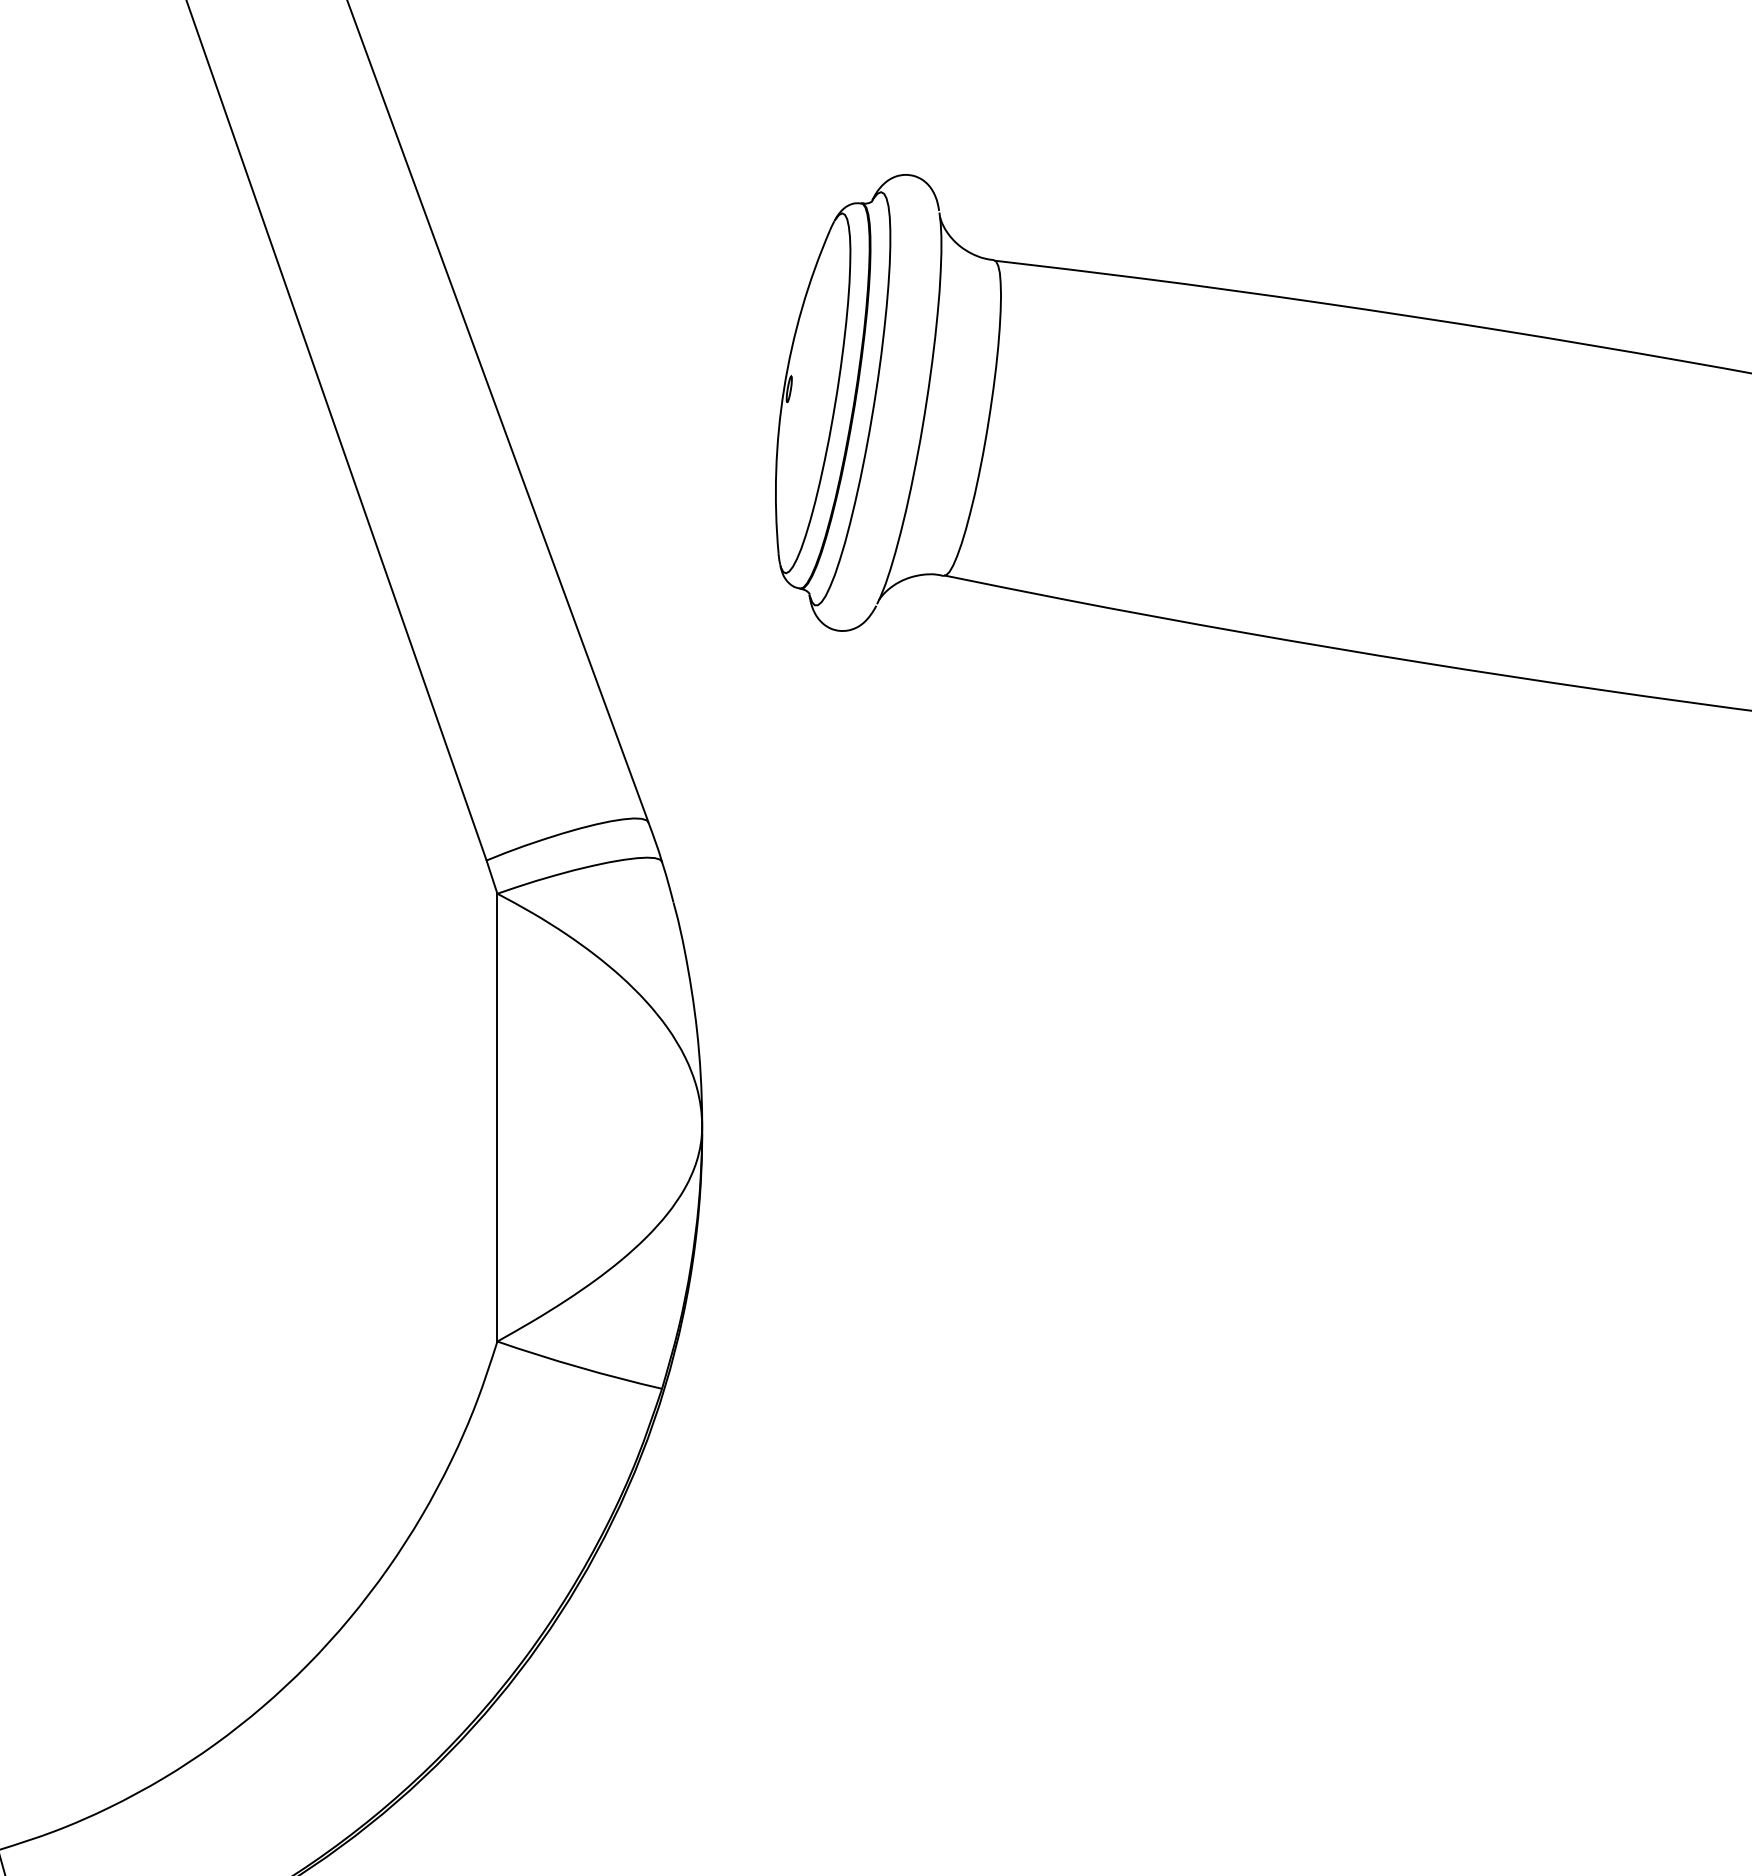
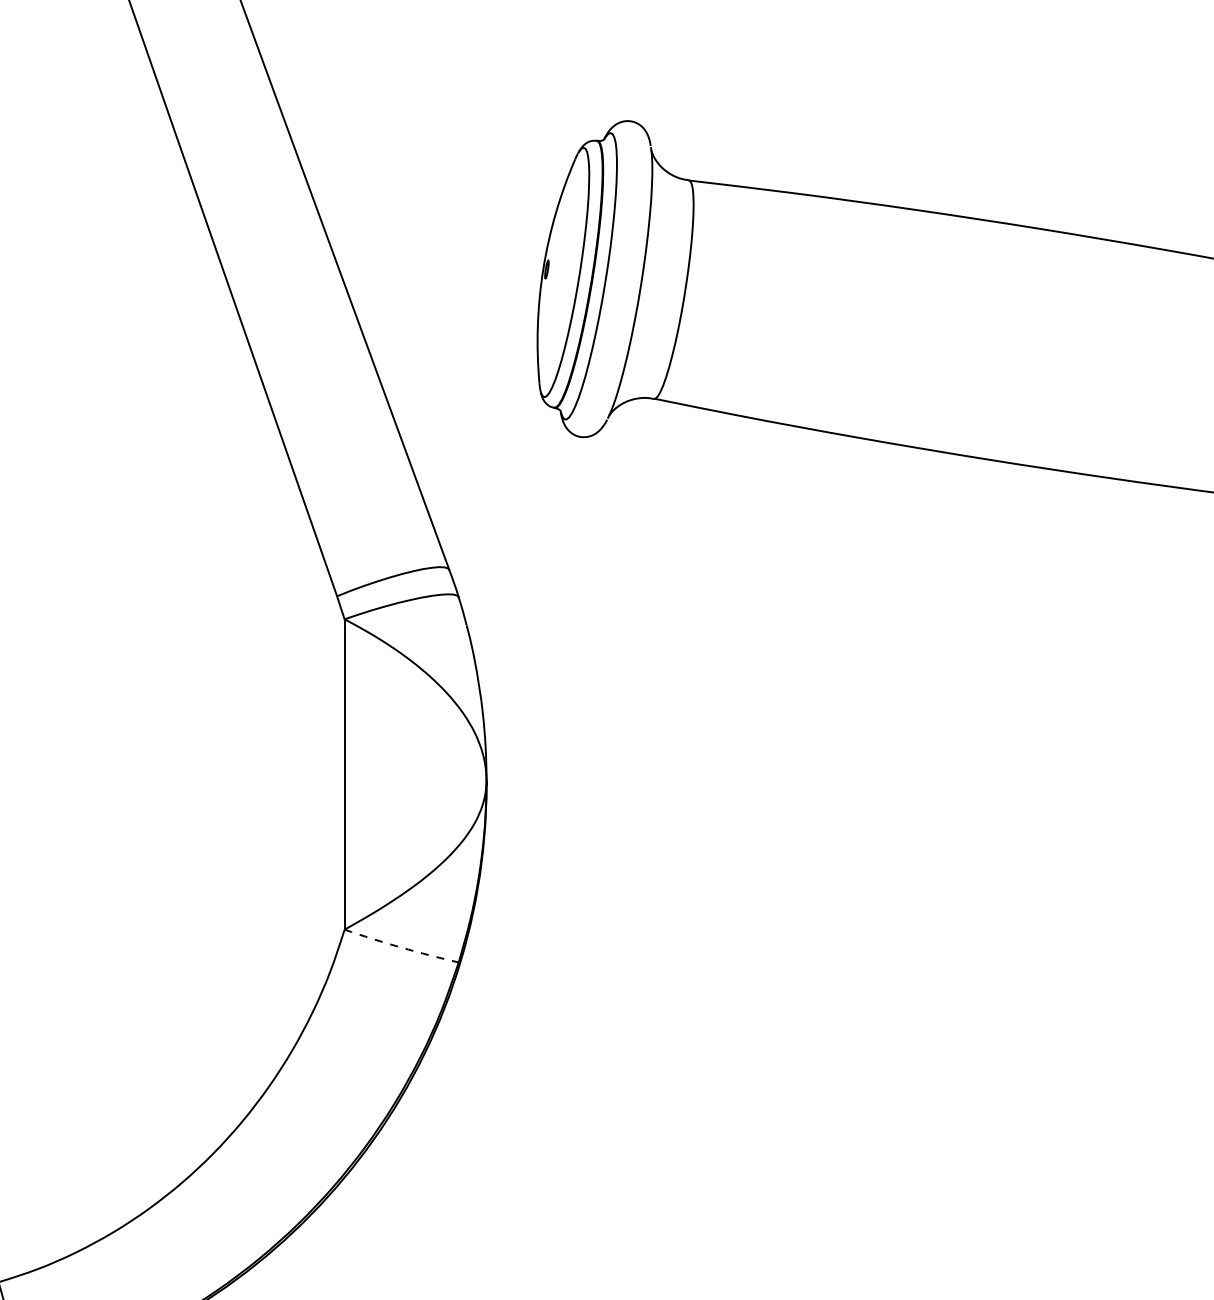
arc: (579, 1367) -> (401, 947), solid -> dashed

